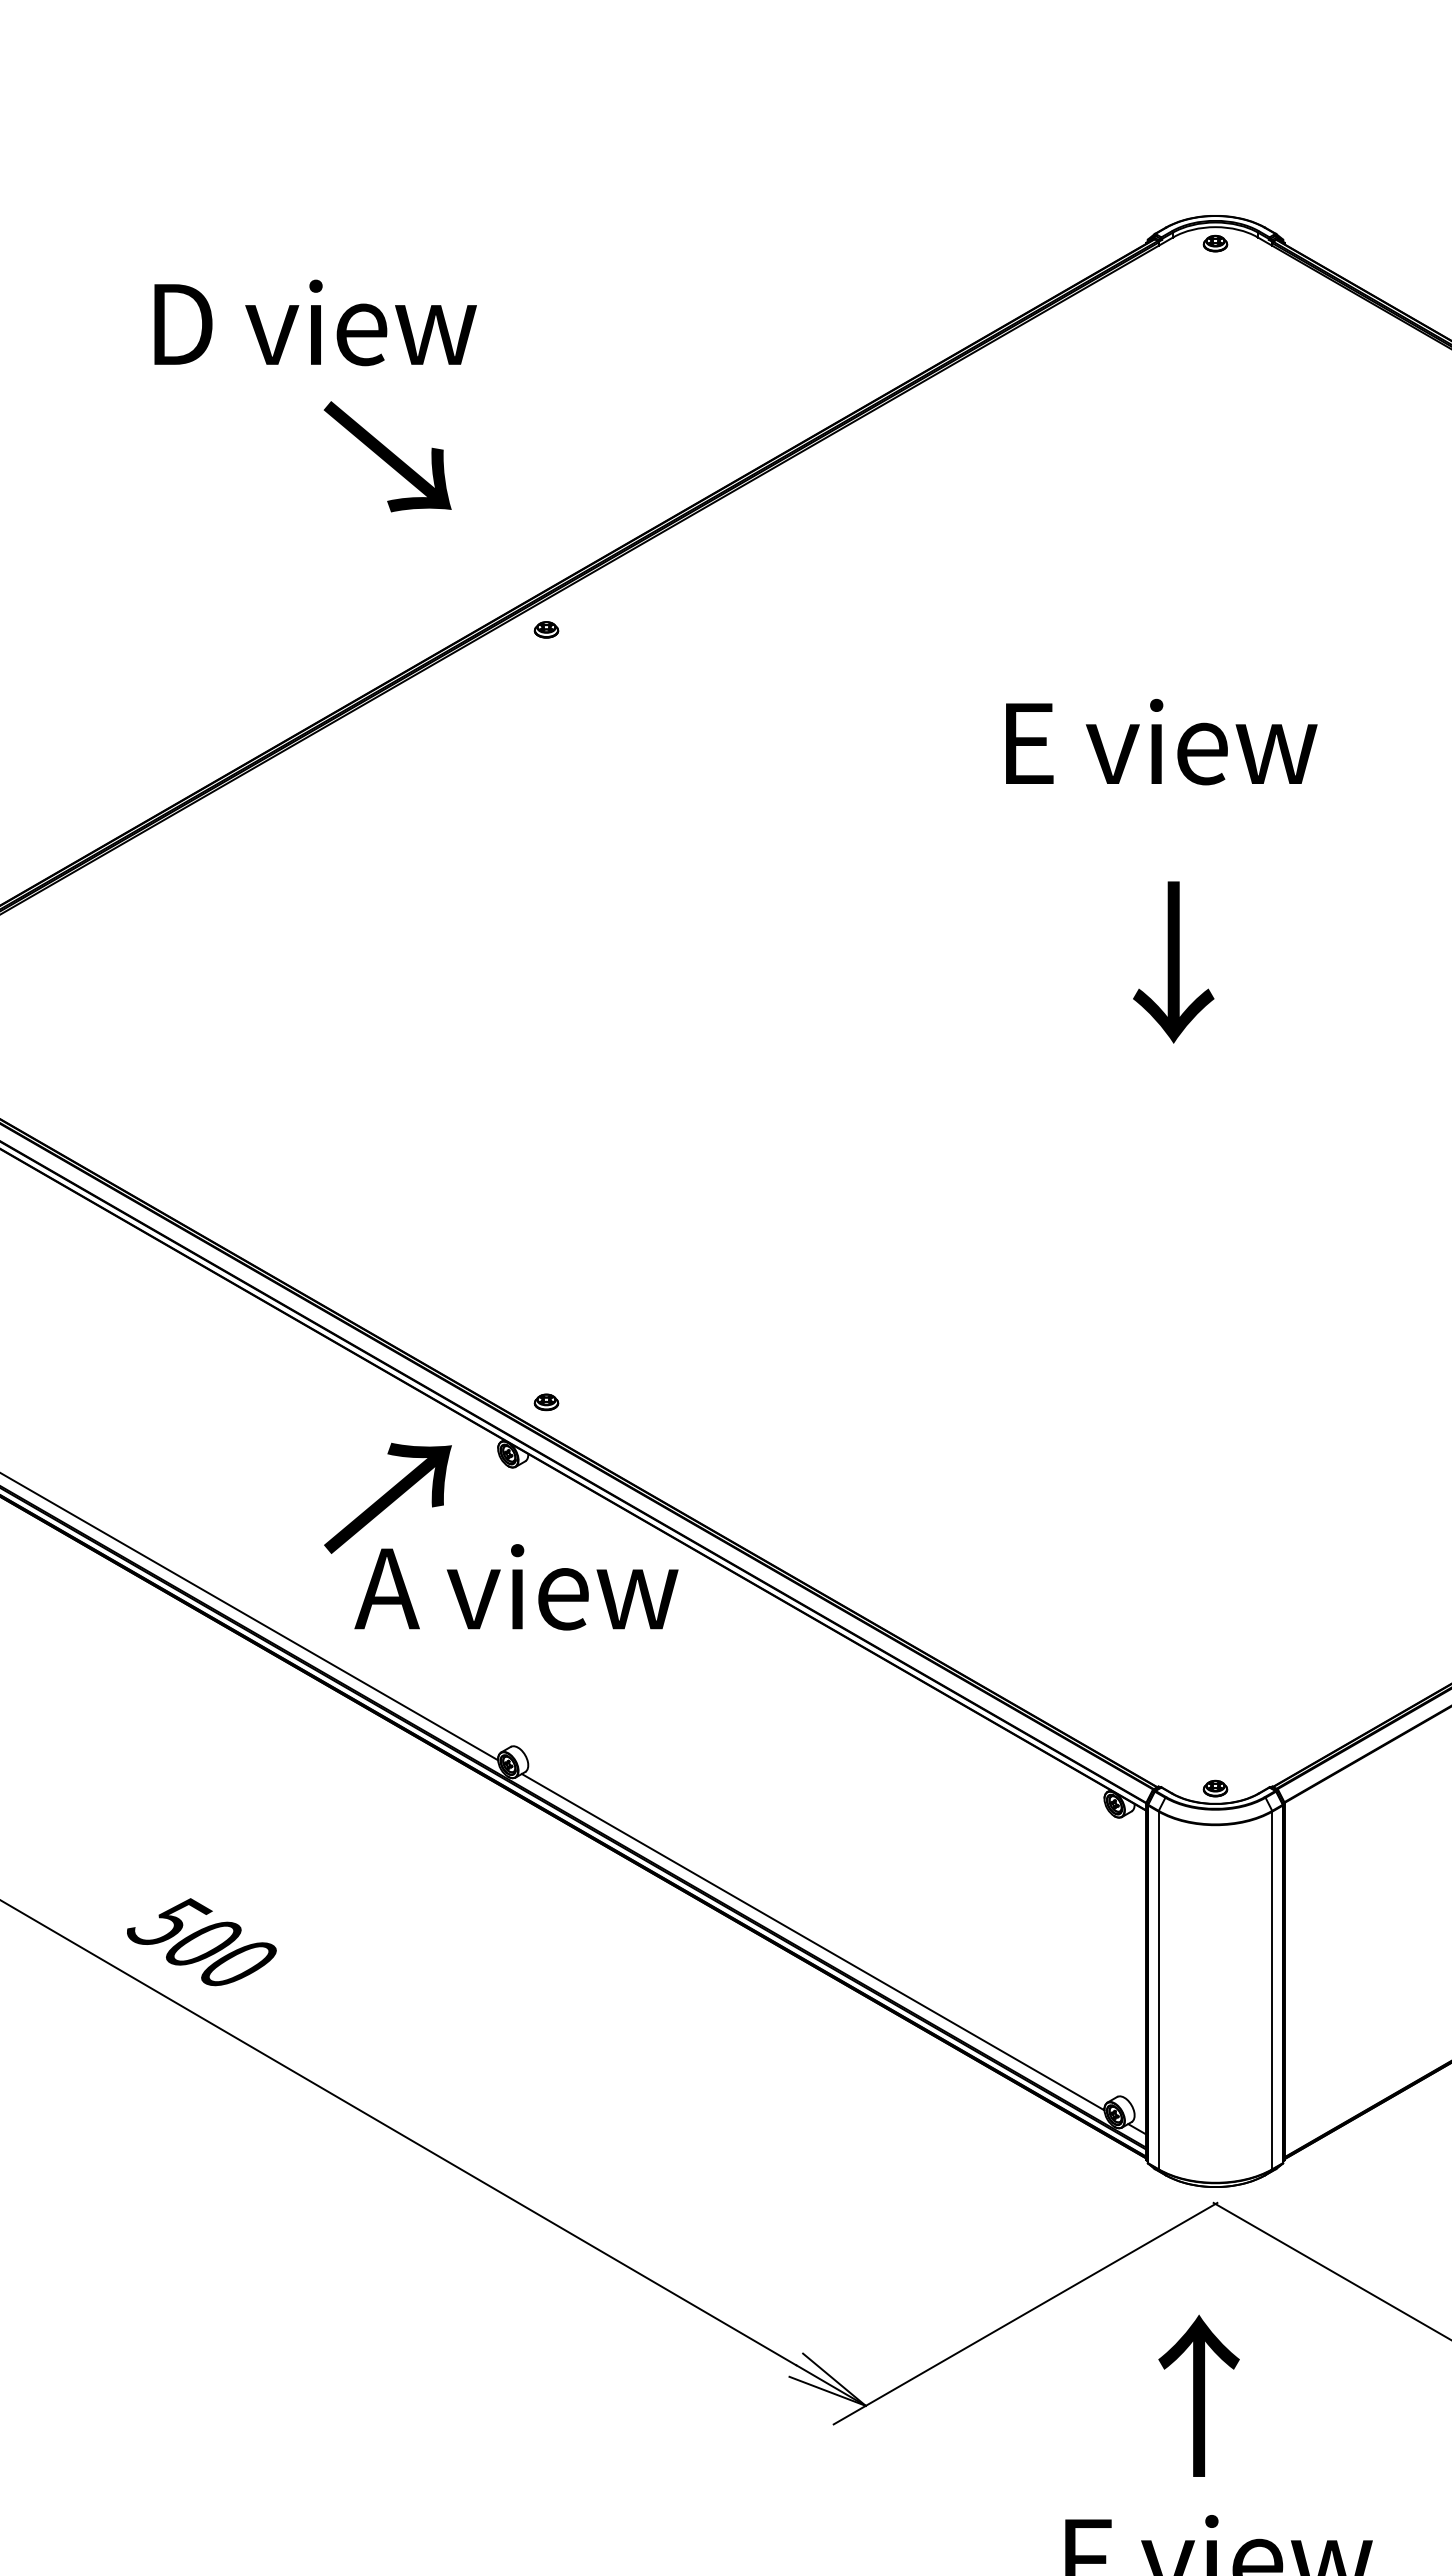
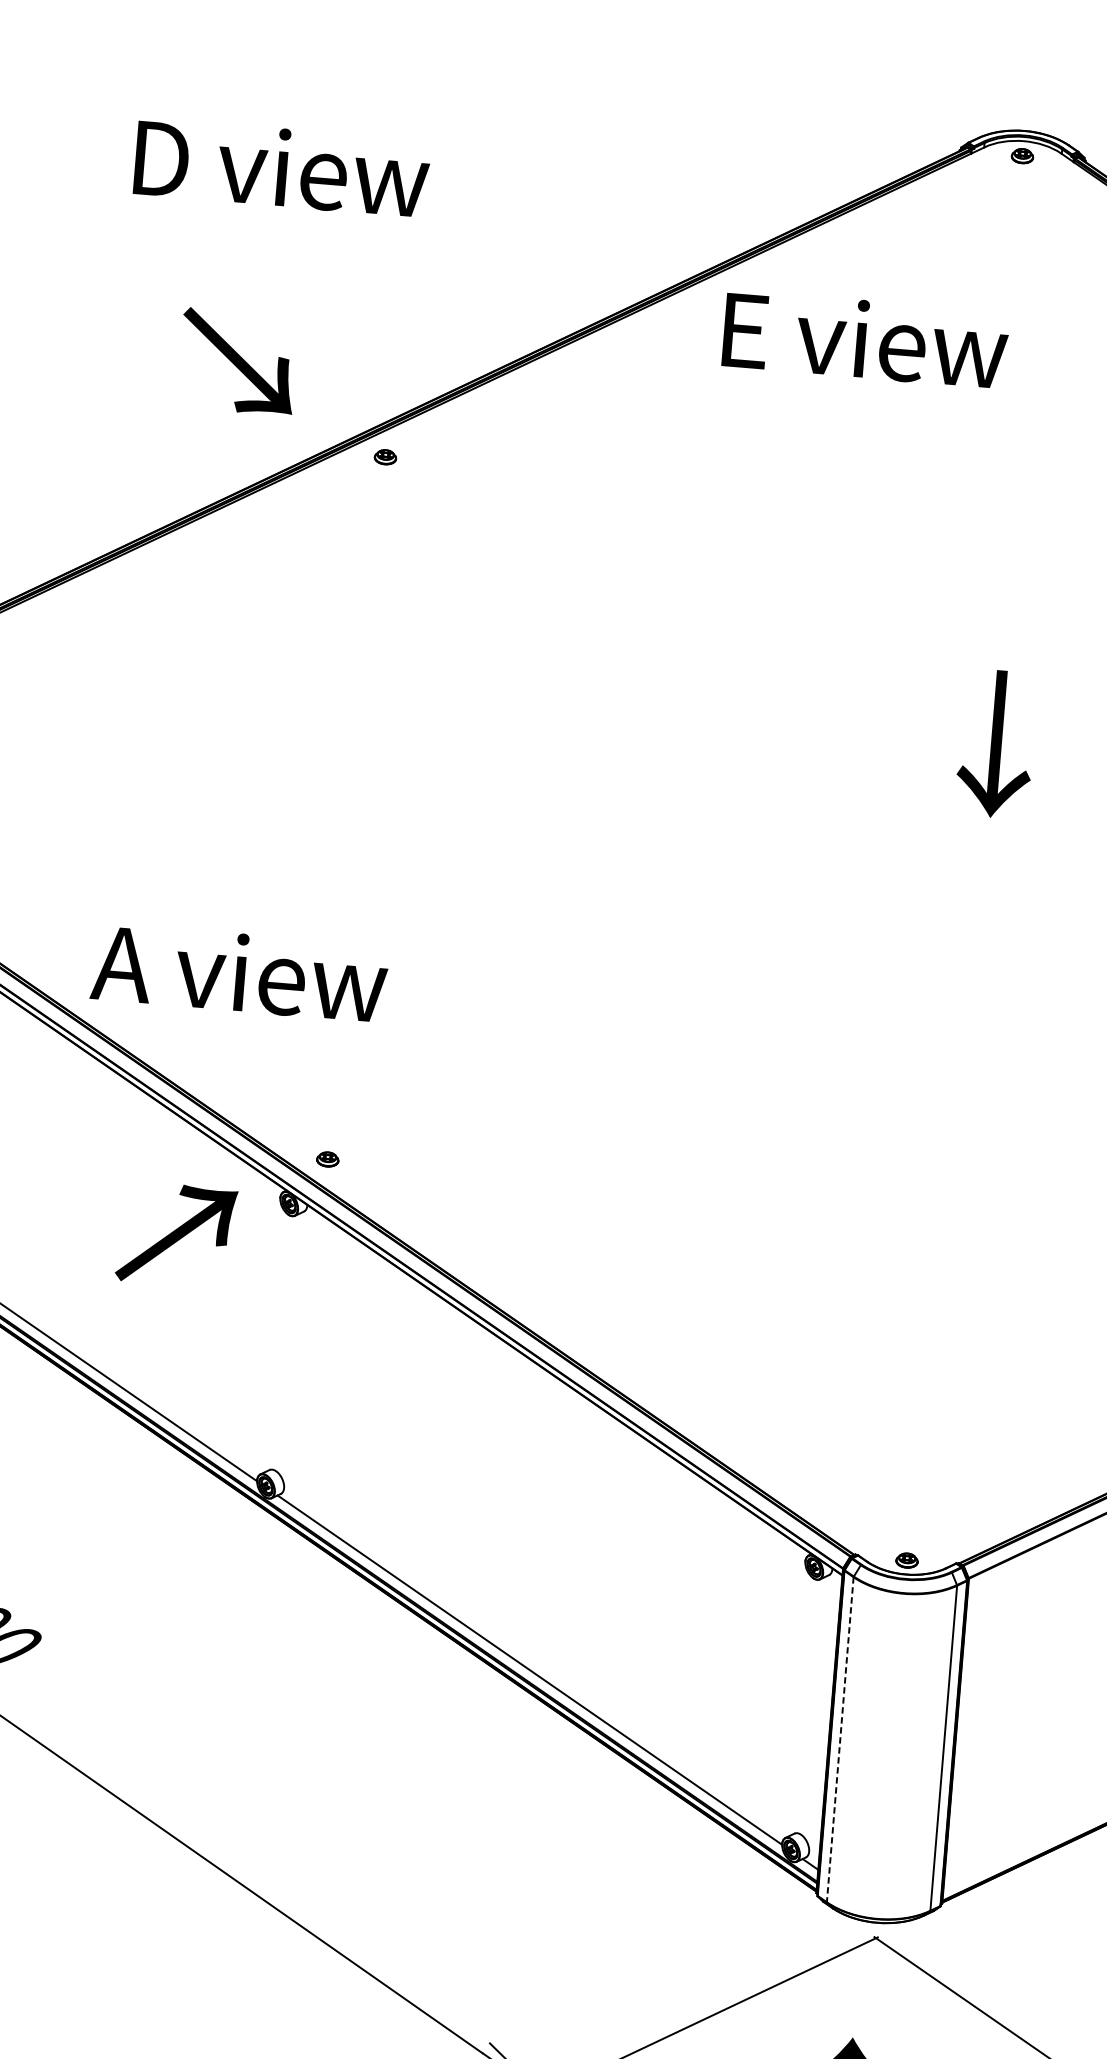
text: (315, 322) -> (282, 167), moved
text: (387, 456) -> (237, 361), moved
text: (1161, 742) -> (865, 339), moved
text: (1173, 962) -> (996, 744), moved
text: (516, 1587) -> (239, 972), moved
line: (1158, 1990) -> (840, 1739), solid -> dashed

